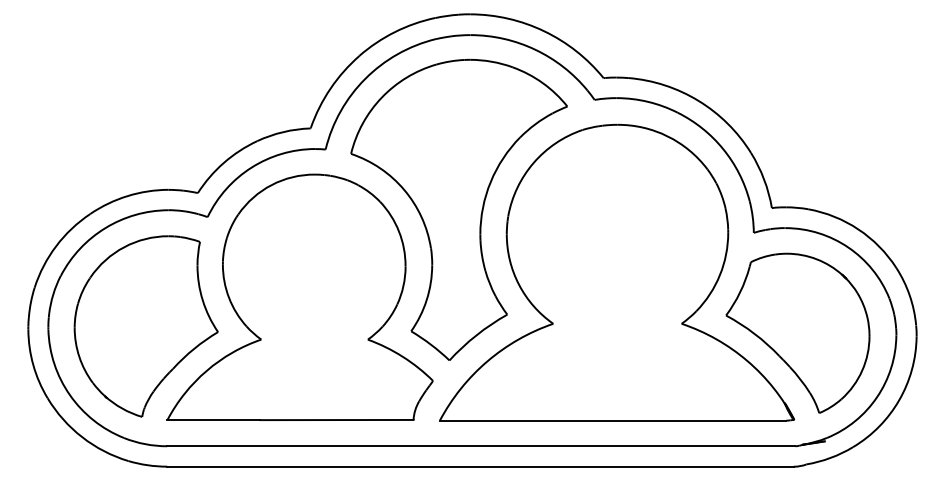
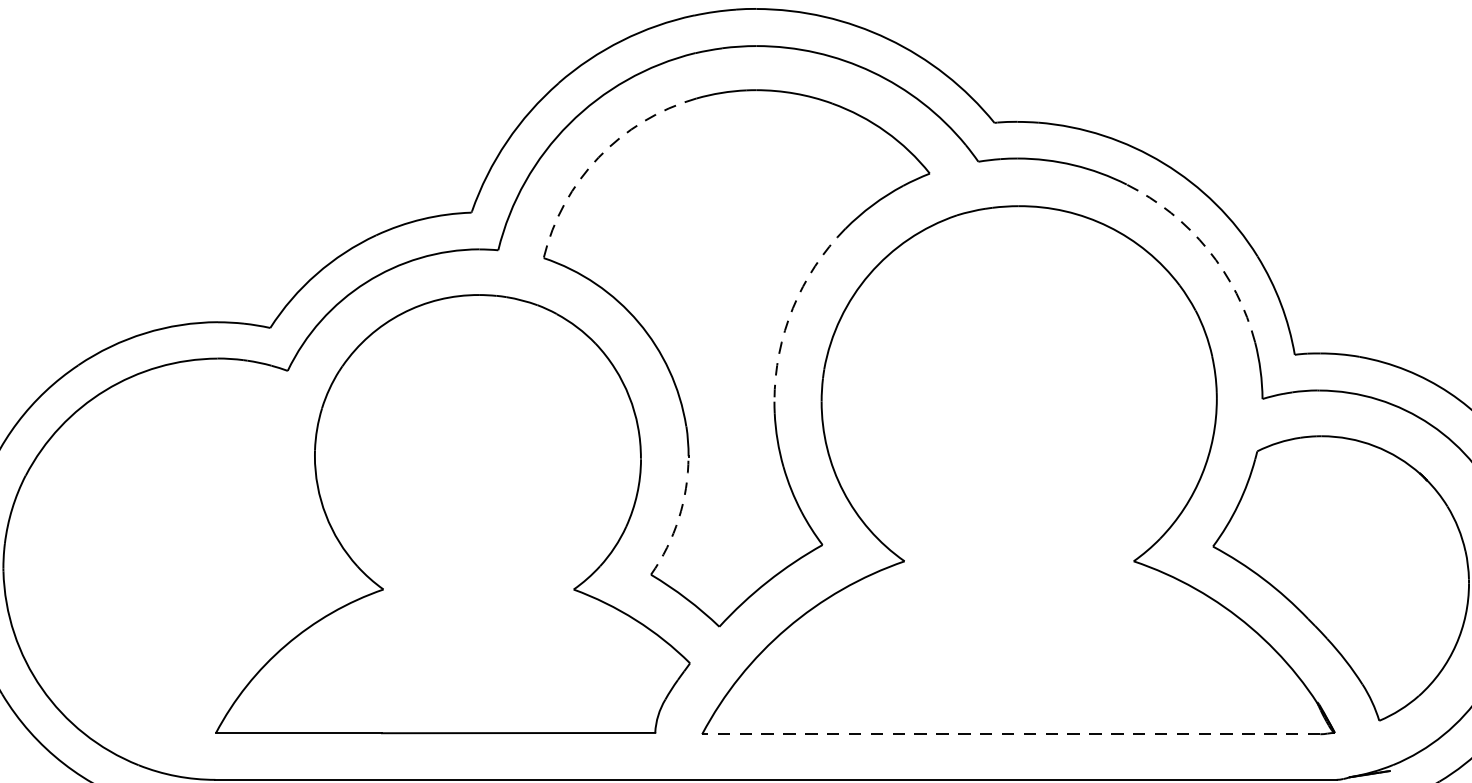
arc: (381, 97) -> (597, 157), solid -> dashed
arc: (723, 149) -> (1208, 250), solid -> dashed
arc: (490, 181) -> (792, 307), solid -> dashed
arc: (426, 299) -> (678, 517), solid -> dashed
part: (145, 326) -> (176, 566), removed
line: (612, 420) -> (1010, 733), solid -> dashed

